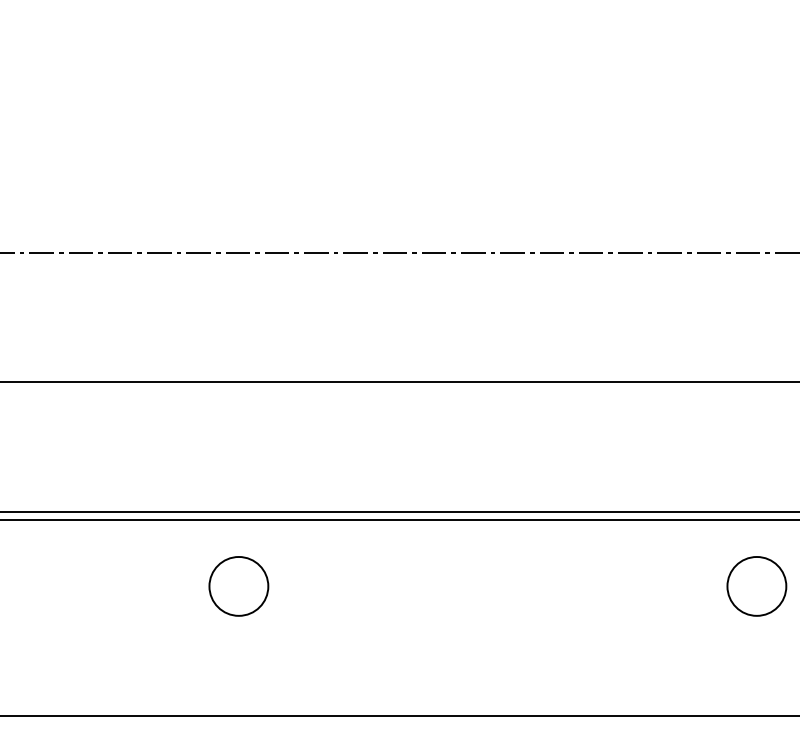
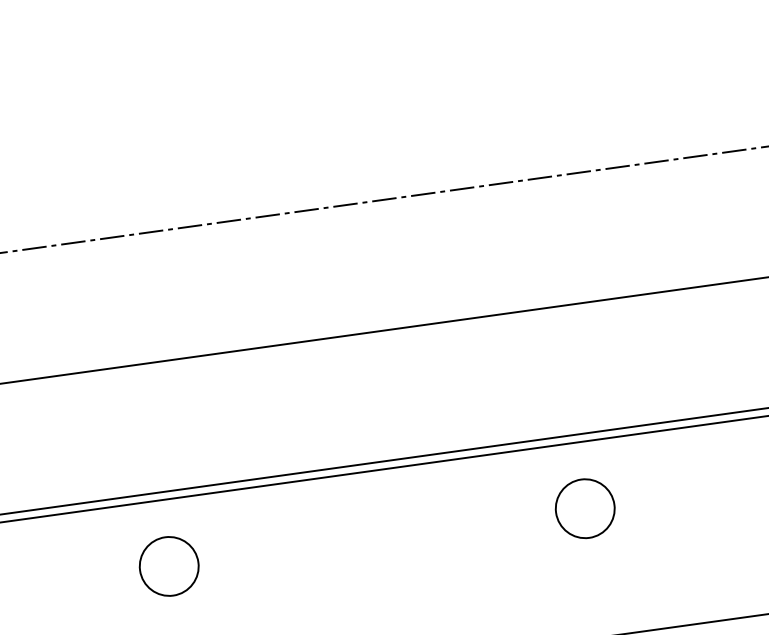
circle: (238, 586) -> (168, 566), moved
circle: (756, 586) -> (584, 508), moved

